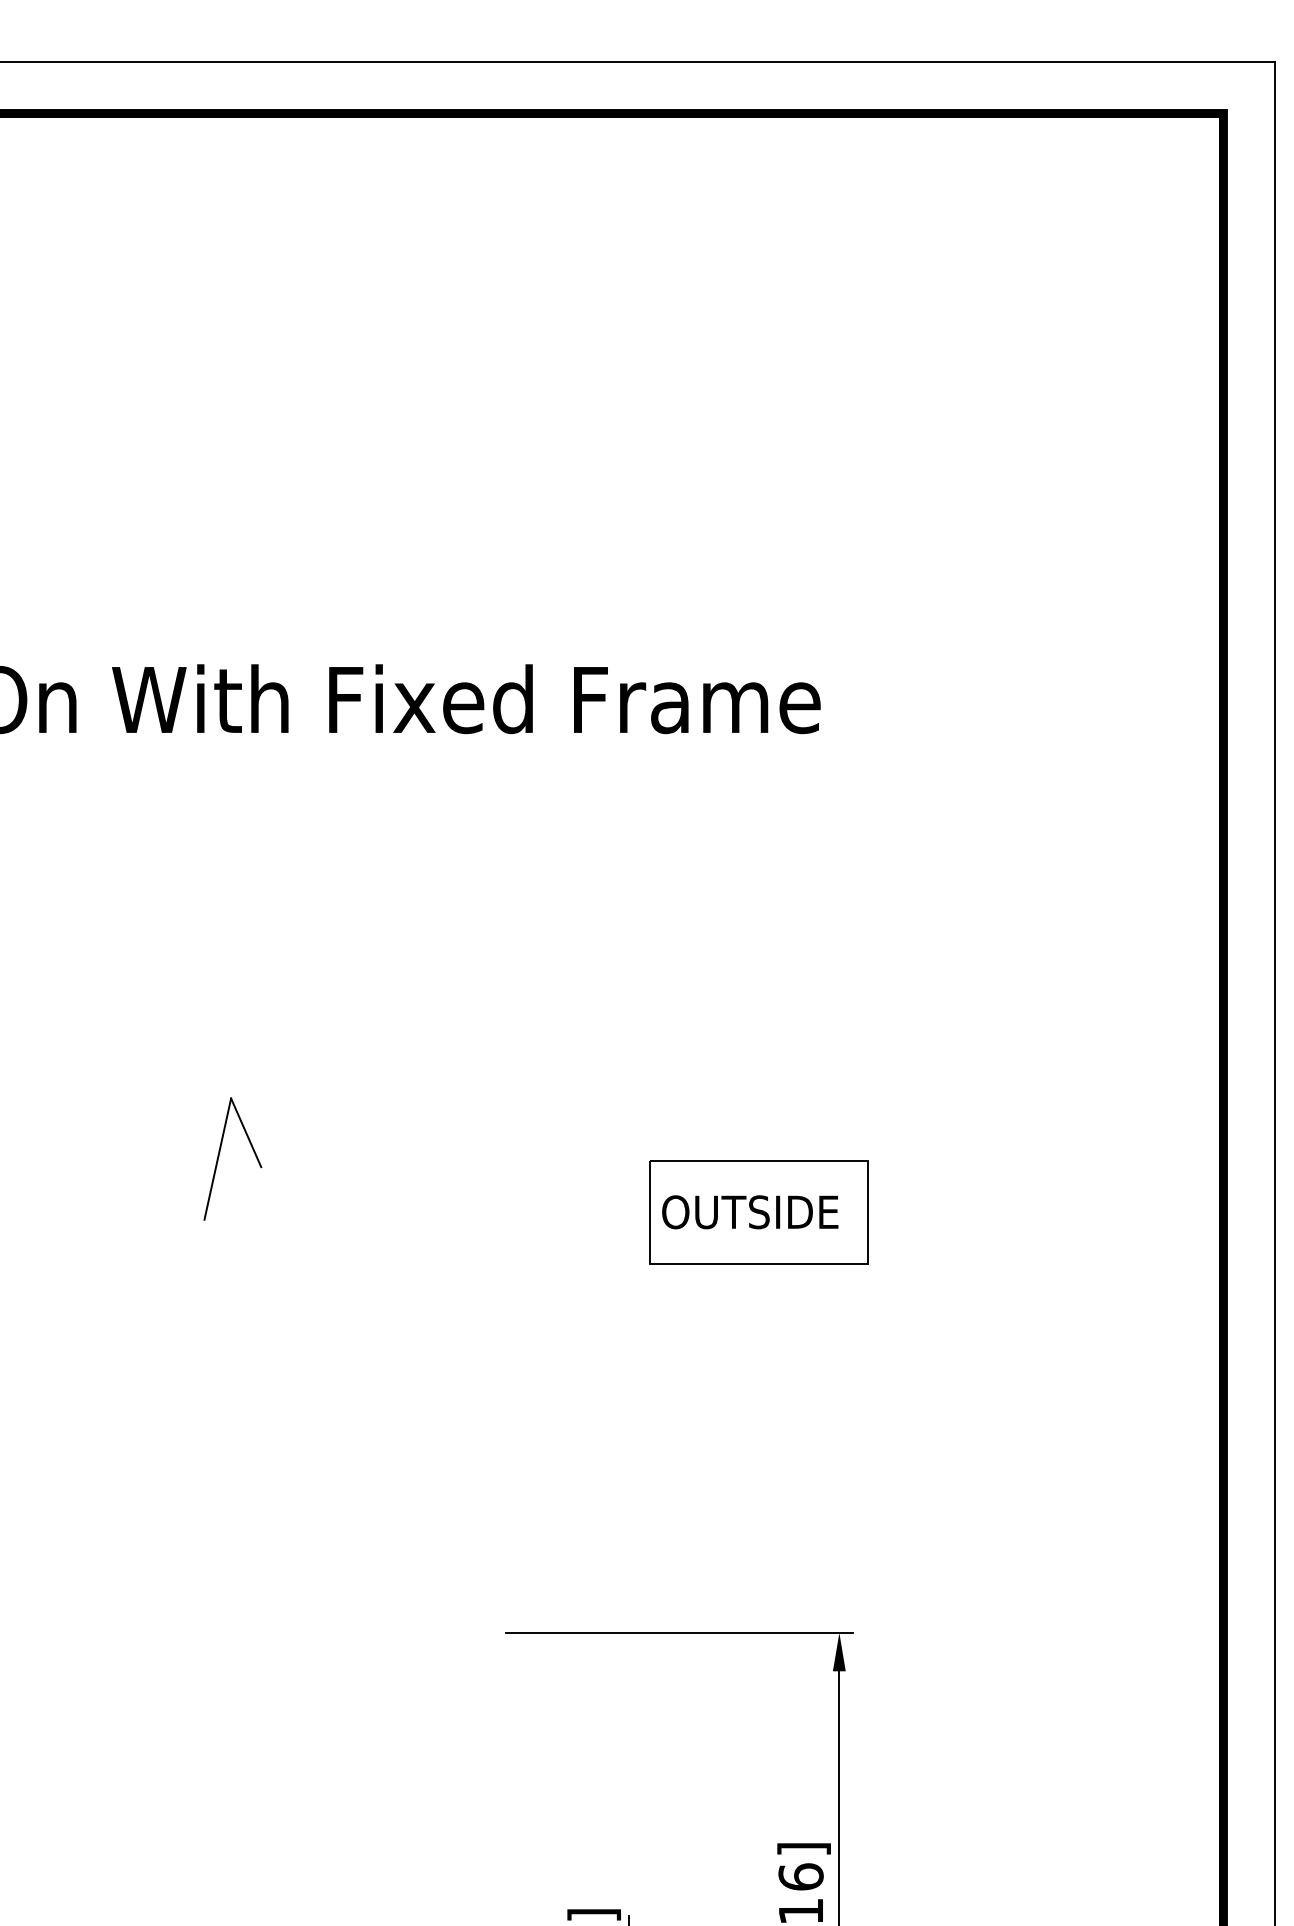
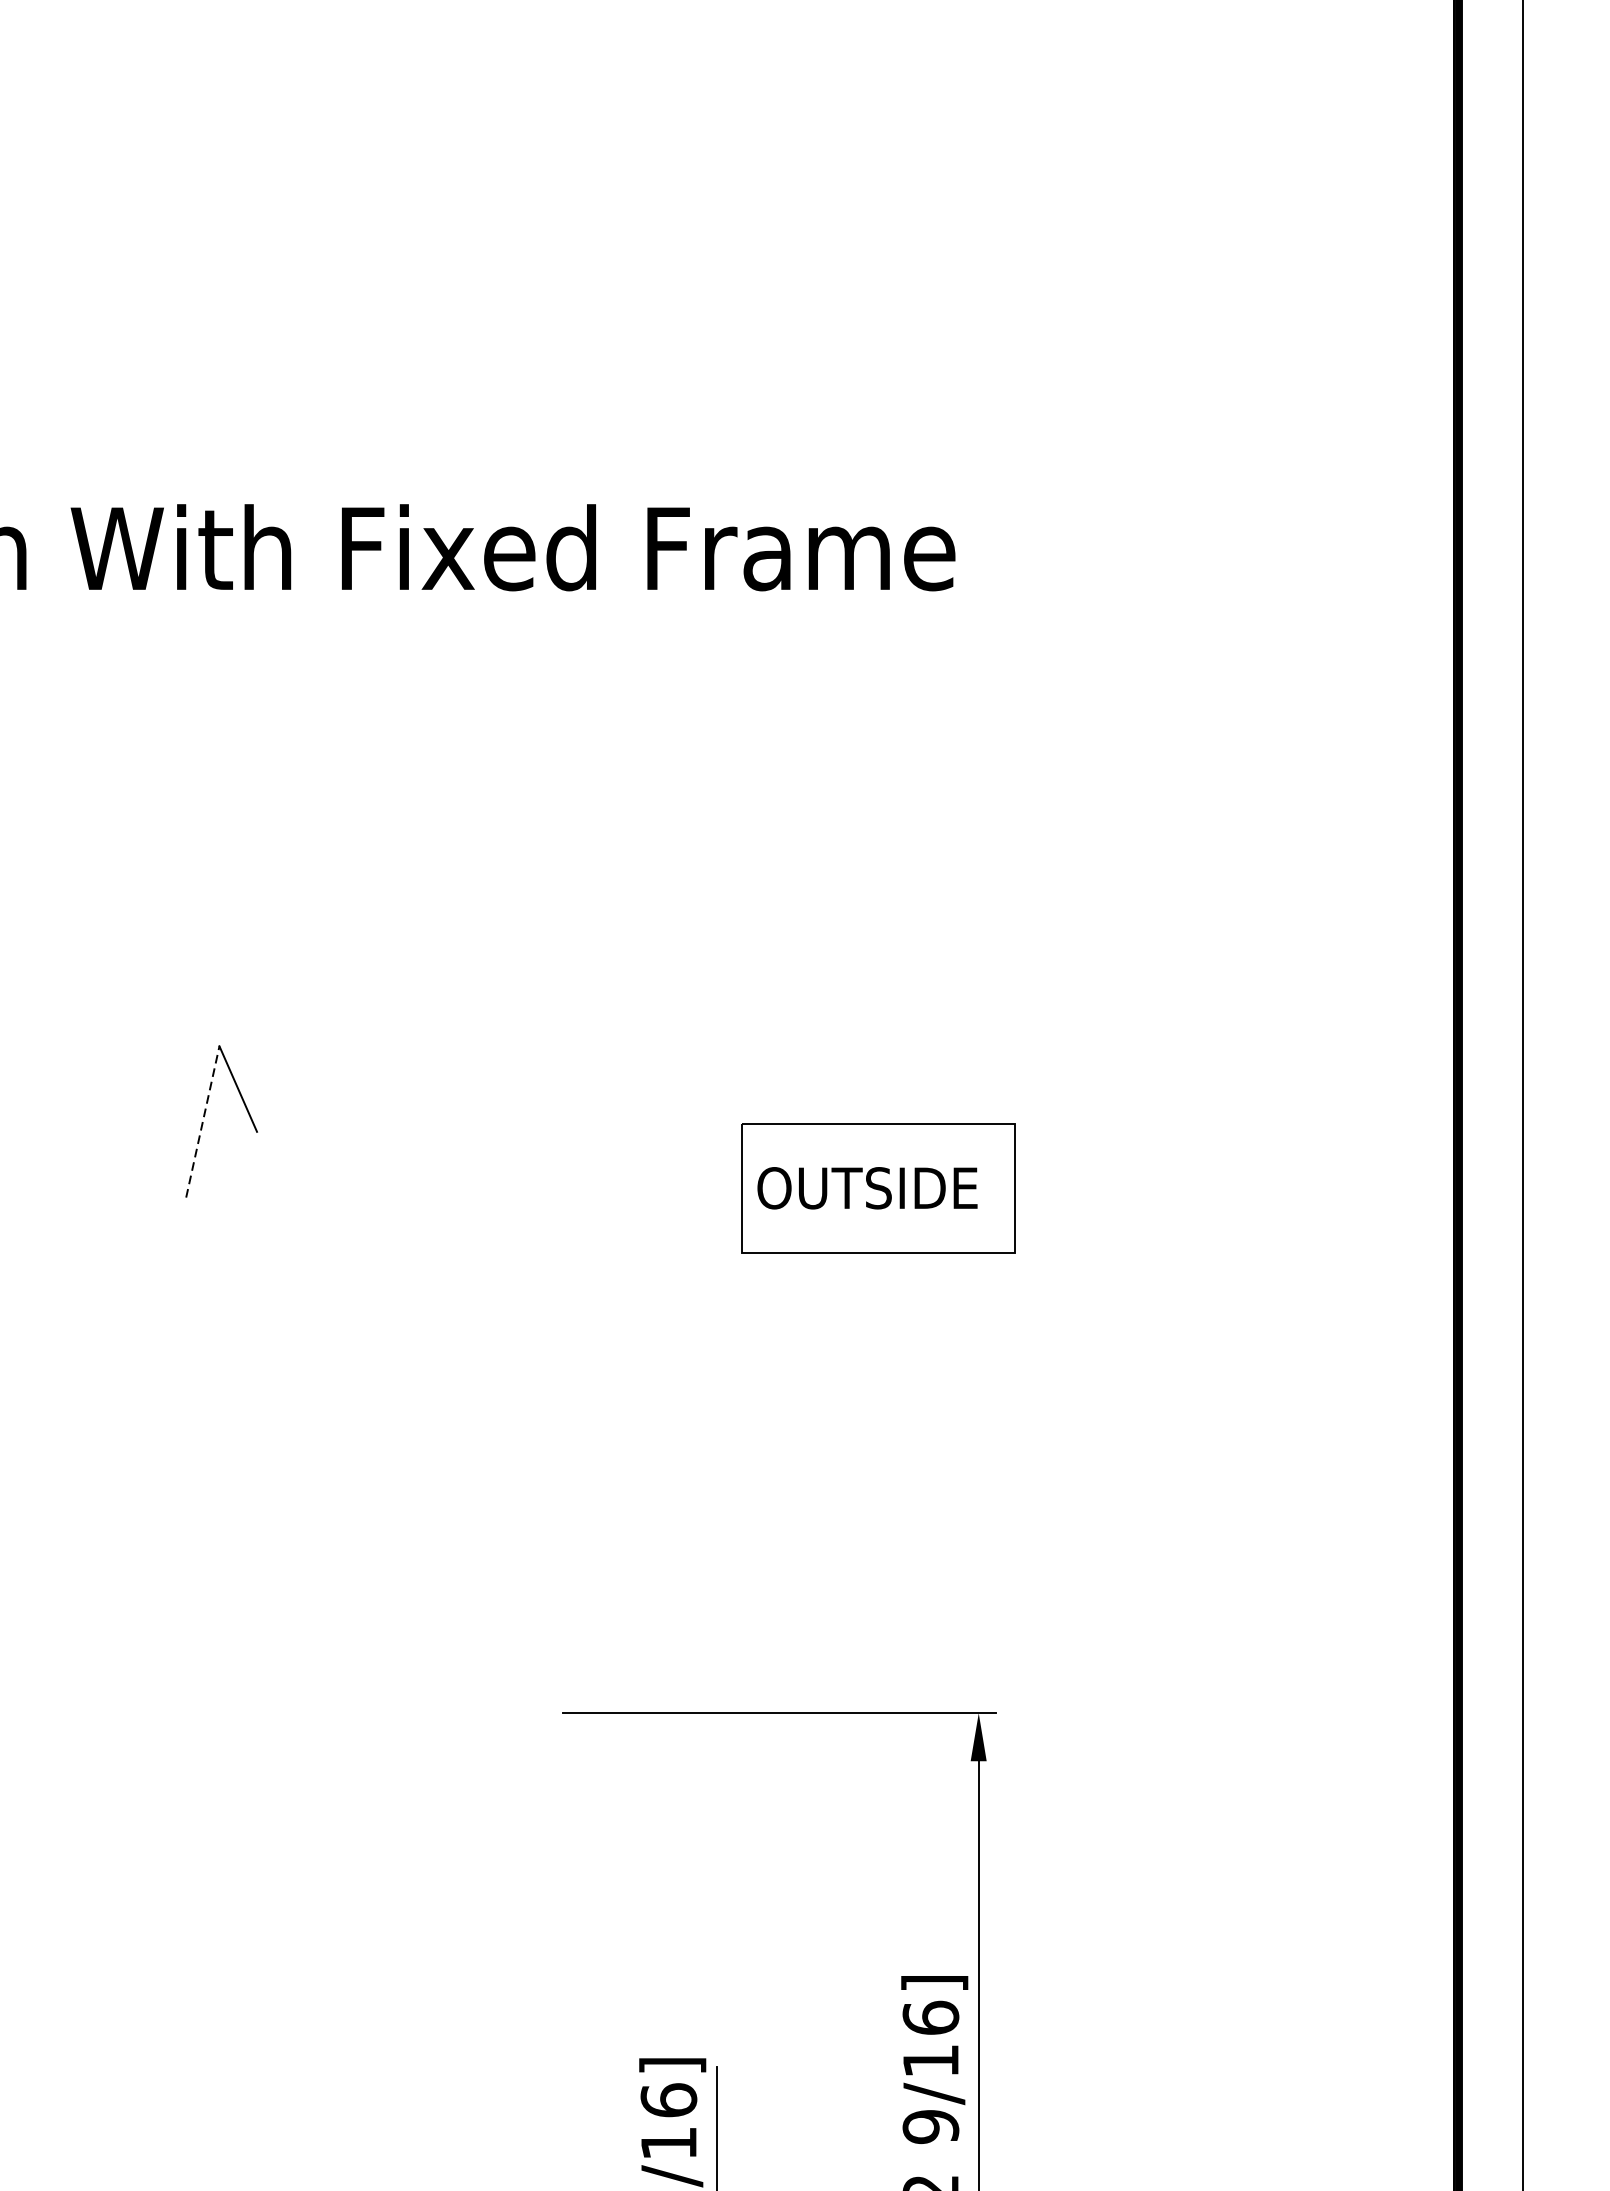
line: (217, 1158) -> (202, 1121), solid -> dashed

